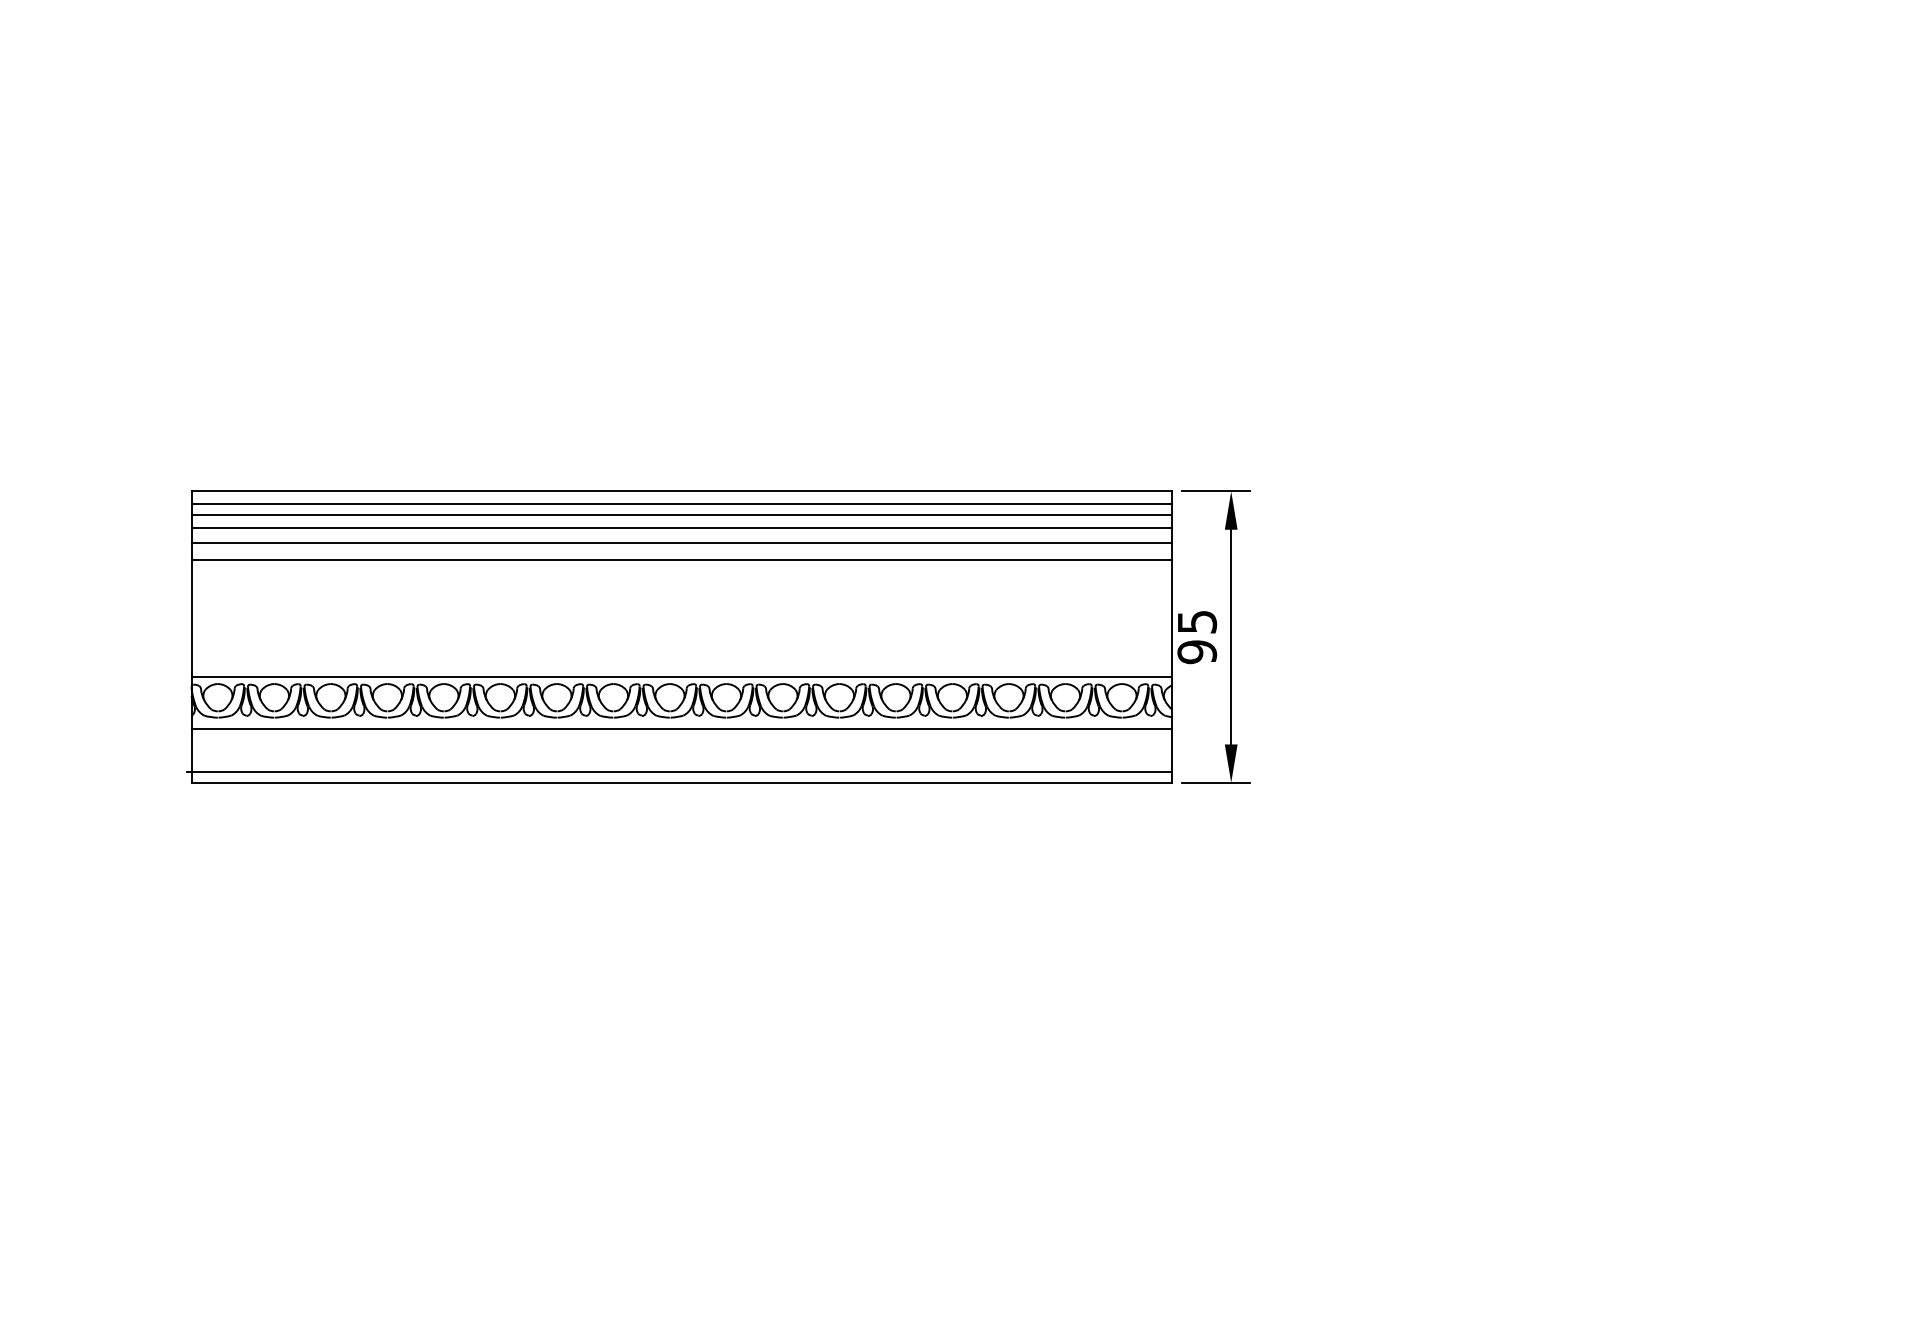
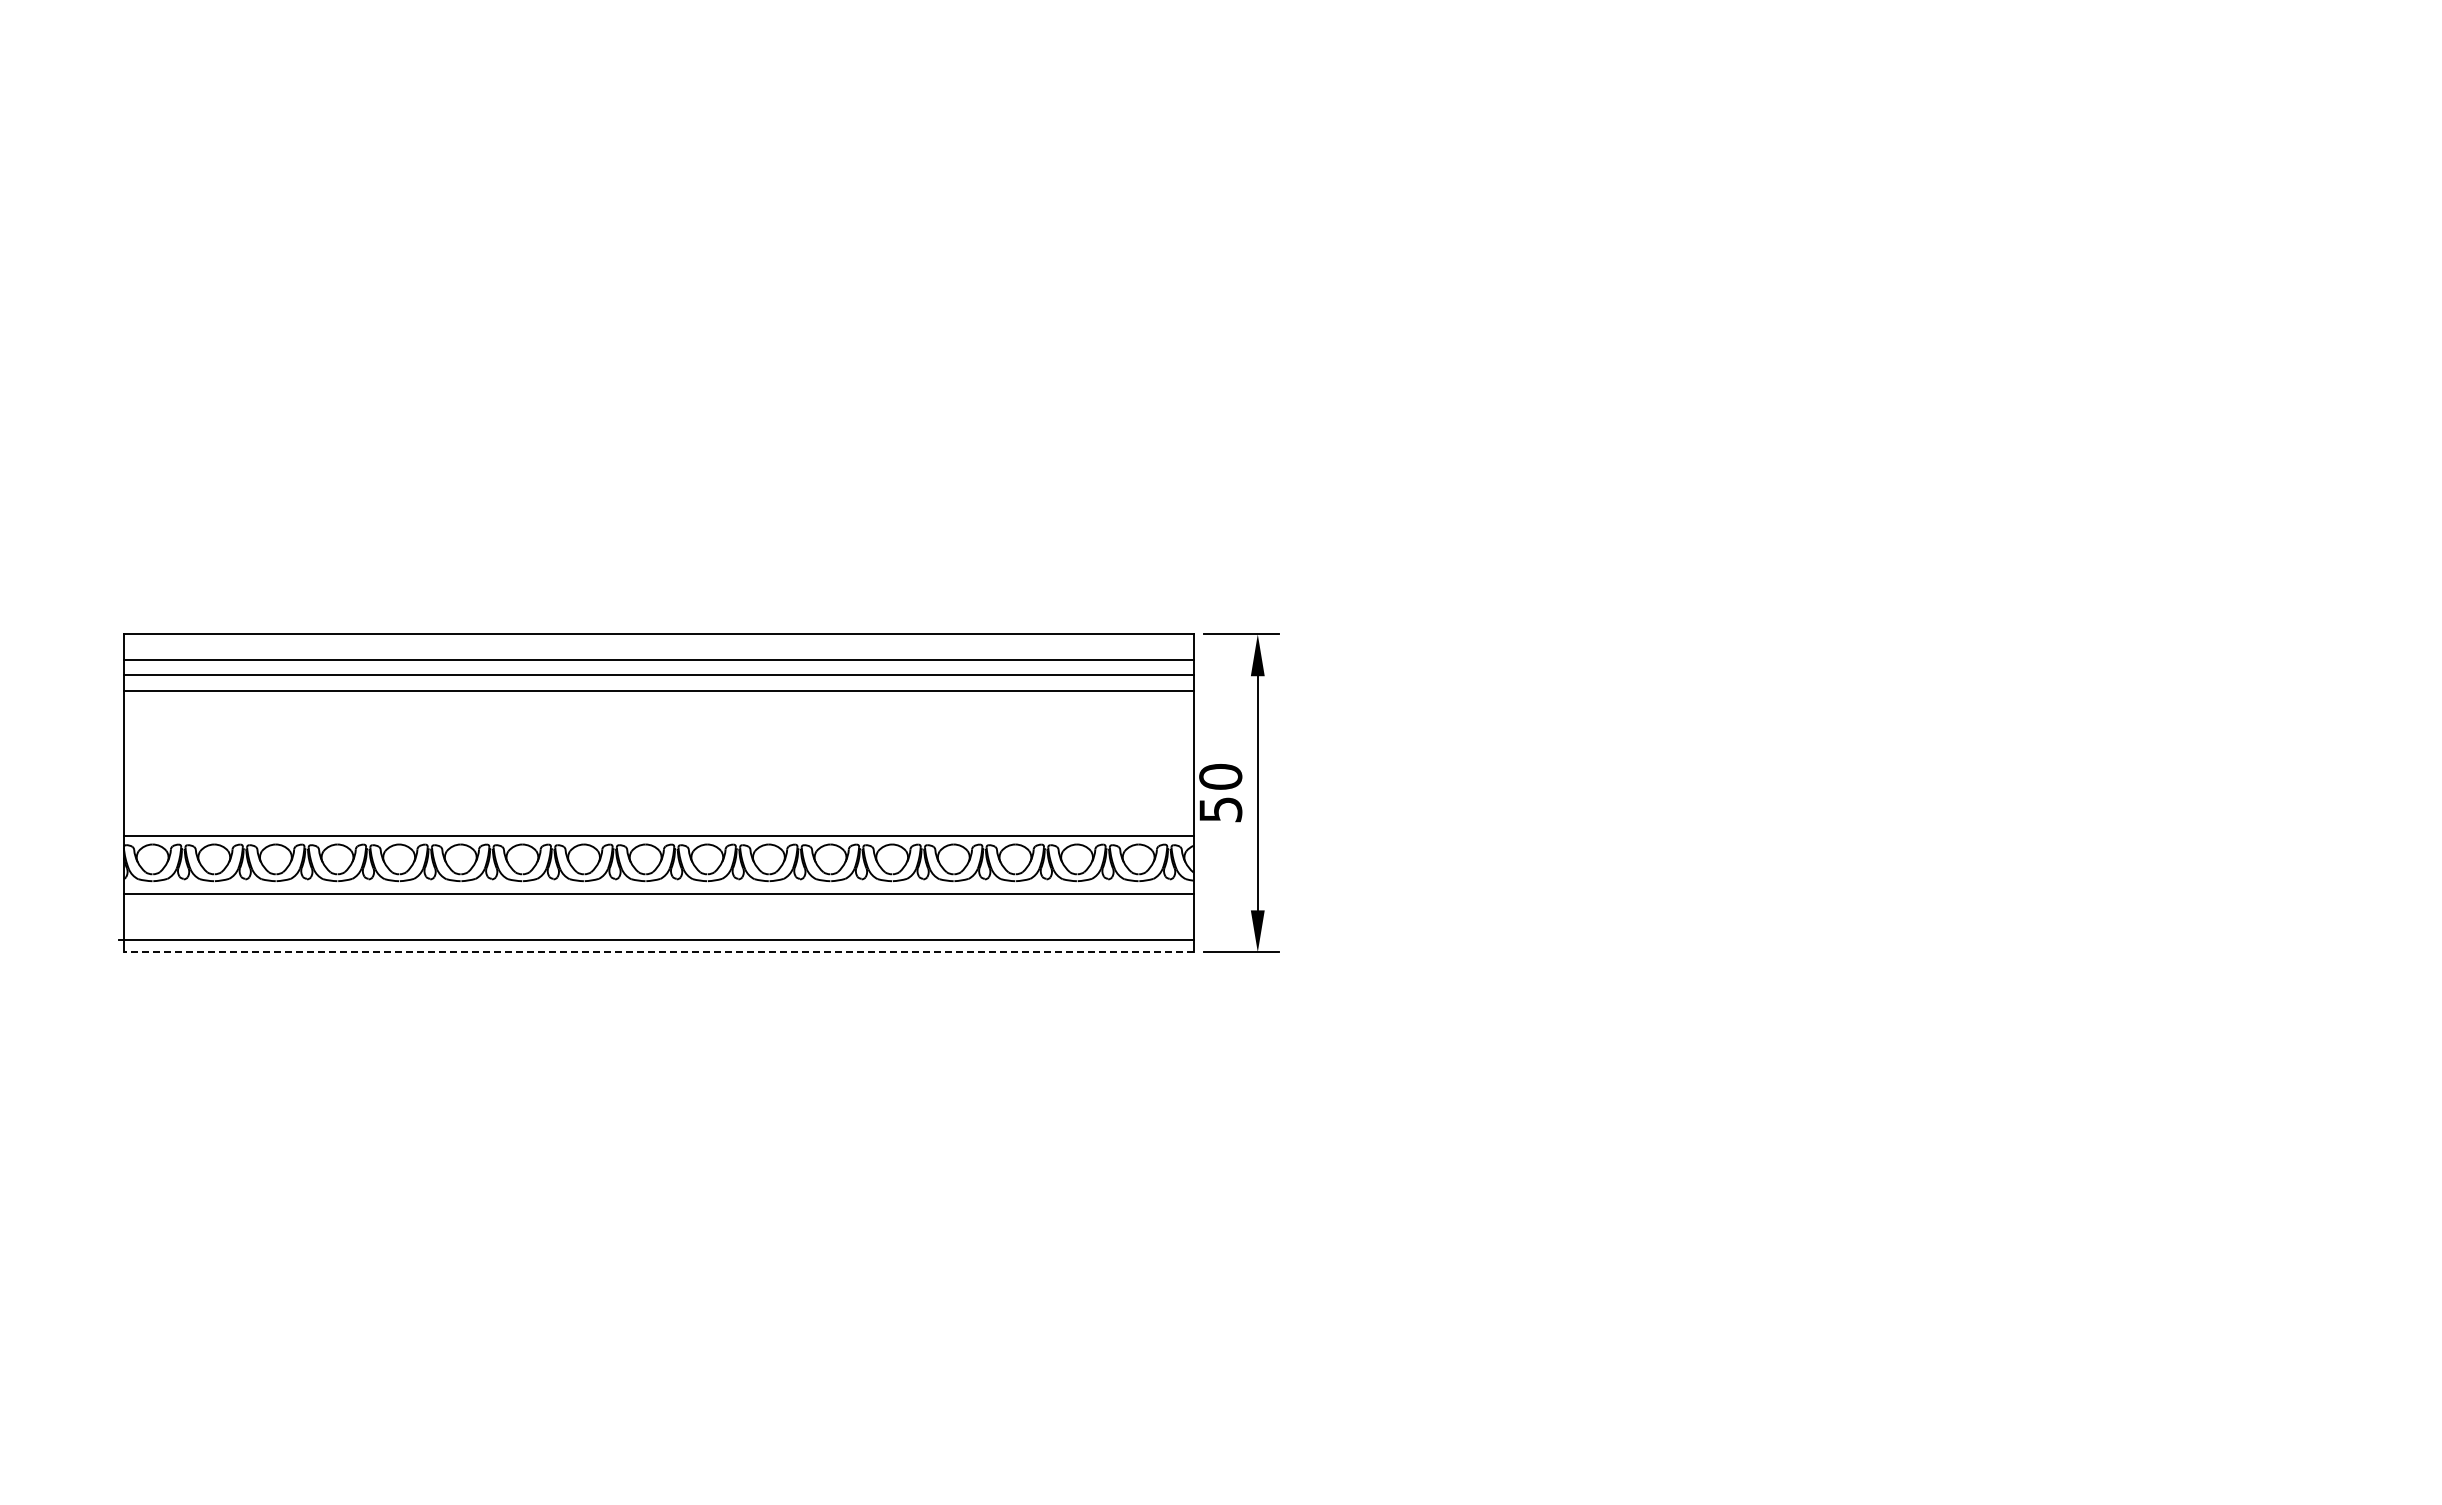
line: (681, 504) -> (658, 648), removed
line: (681, 559) -> (658, 708), removed
text: (1197, 637) -> (1220, 793), 95 -> 50
line: (681, 783) -> (658, 952), solid -> dashed

